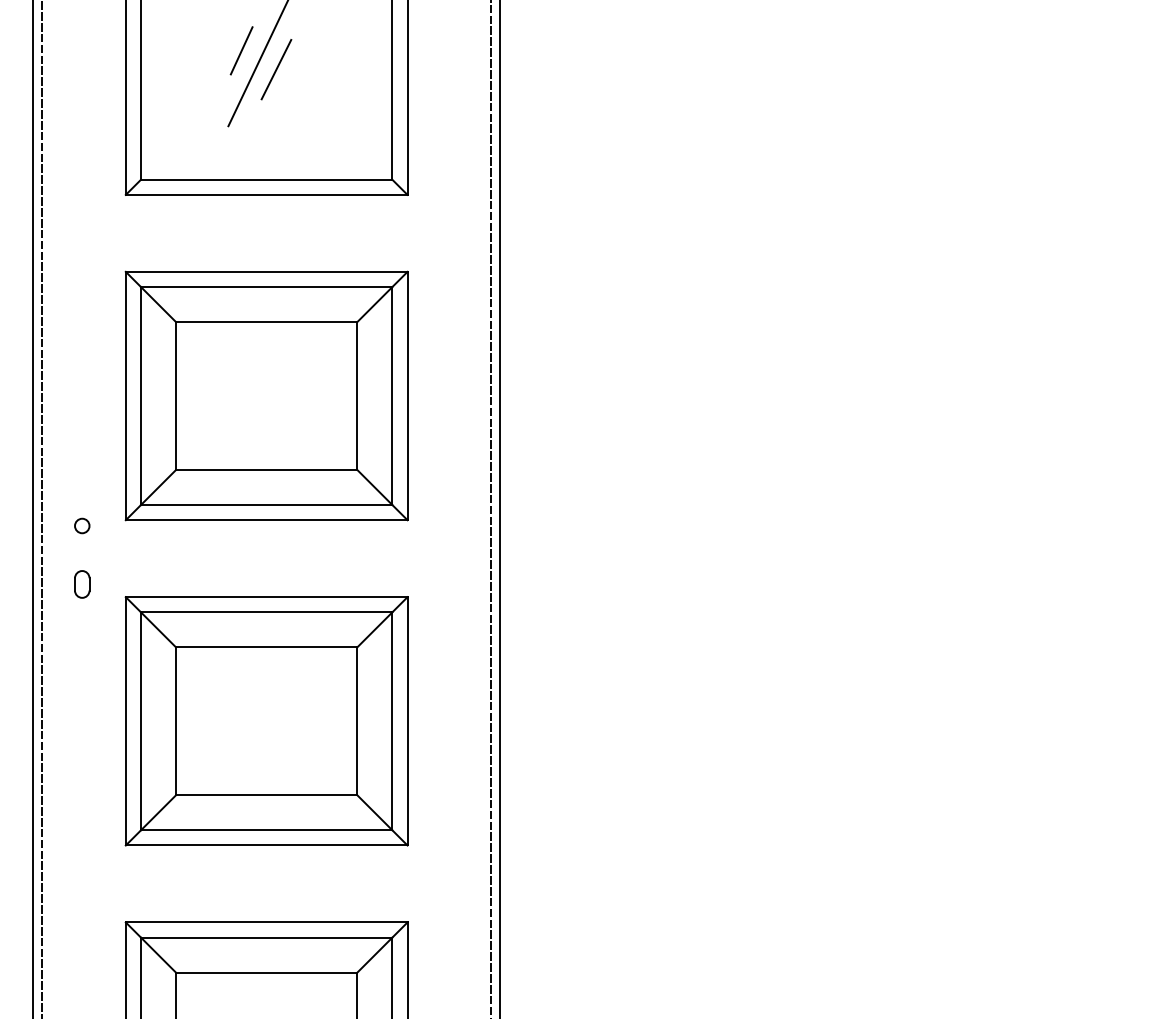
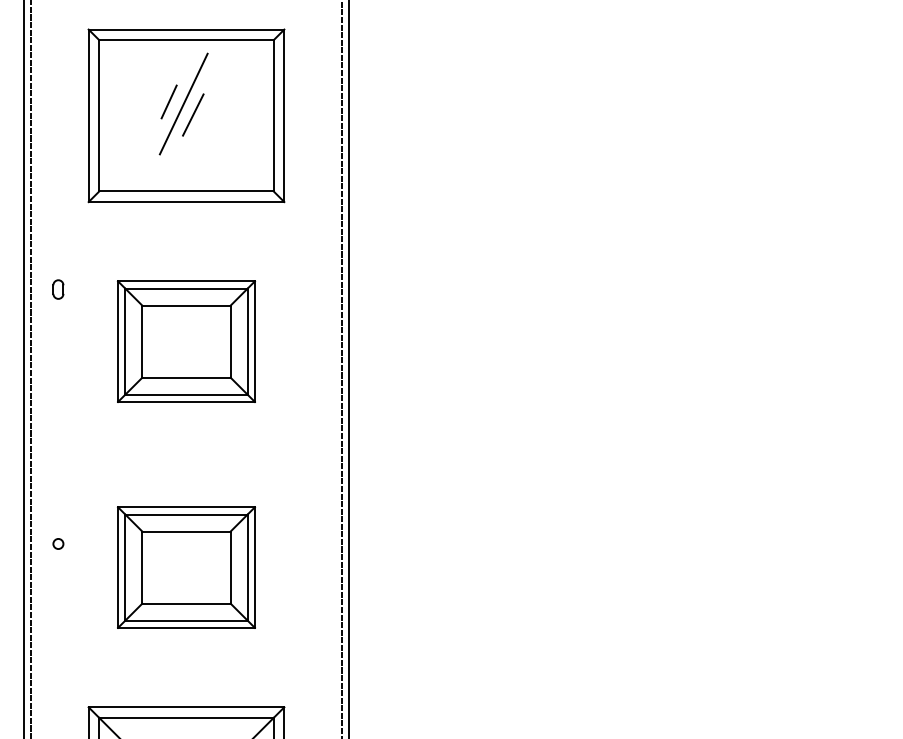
part: (266, 395) -> (186, 341), size x0.7
circle: (82, 525) -> (58, 543), moved
part: (82, 584) -> (58, 289), moved
part: (266, 721) -> (186, 567), size x0.7

